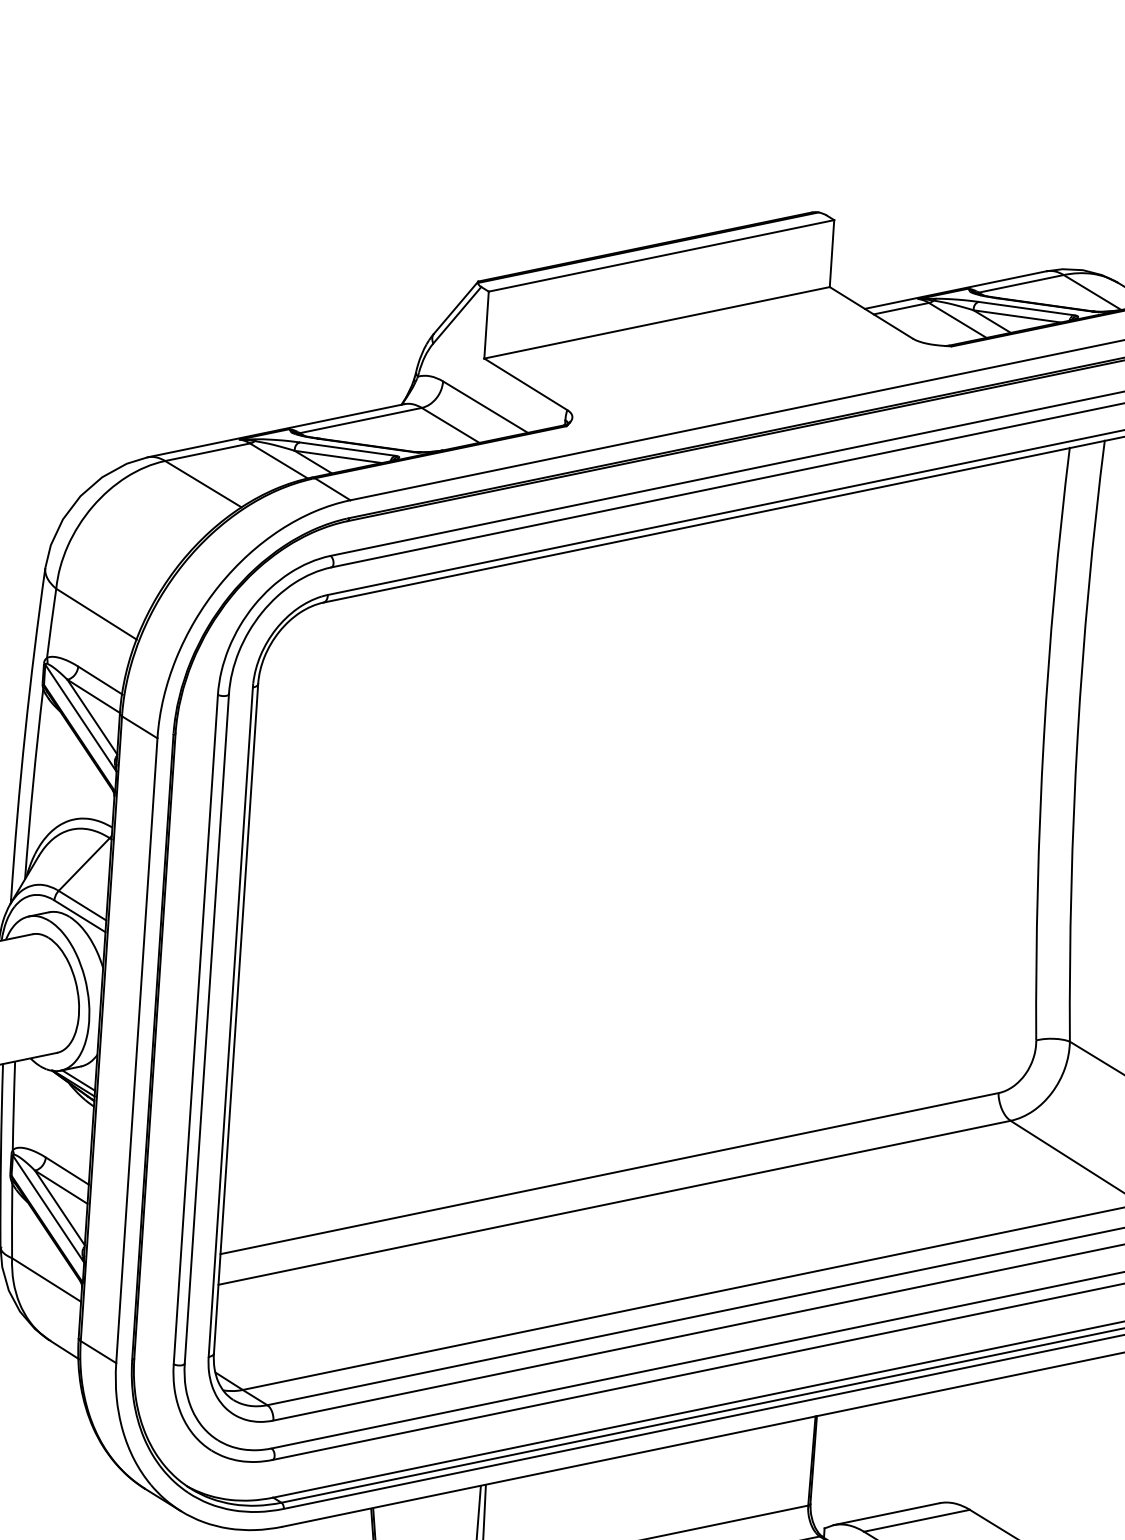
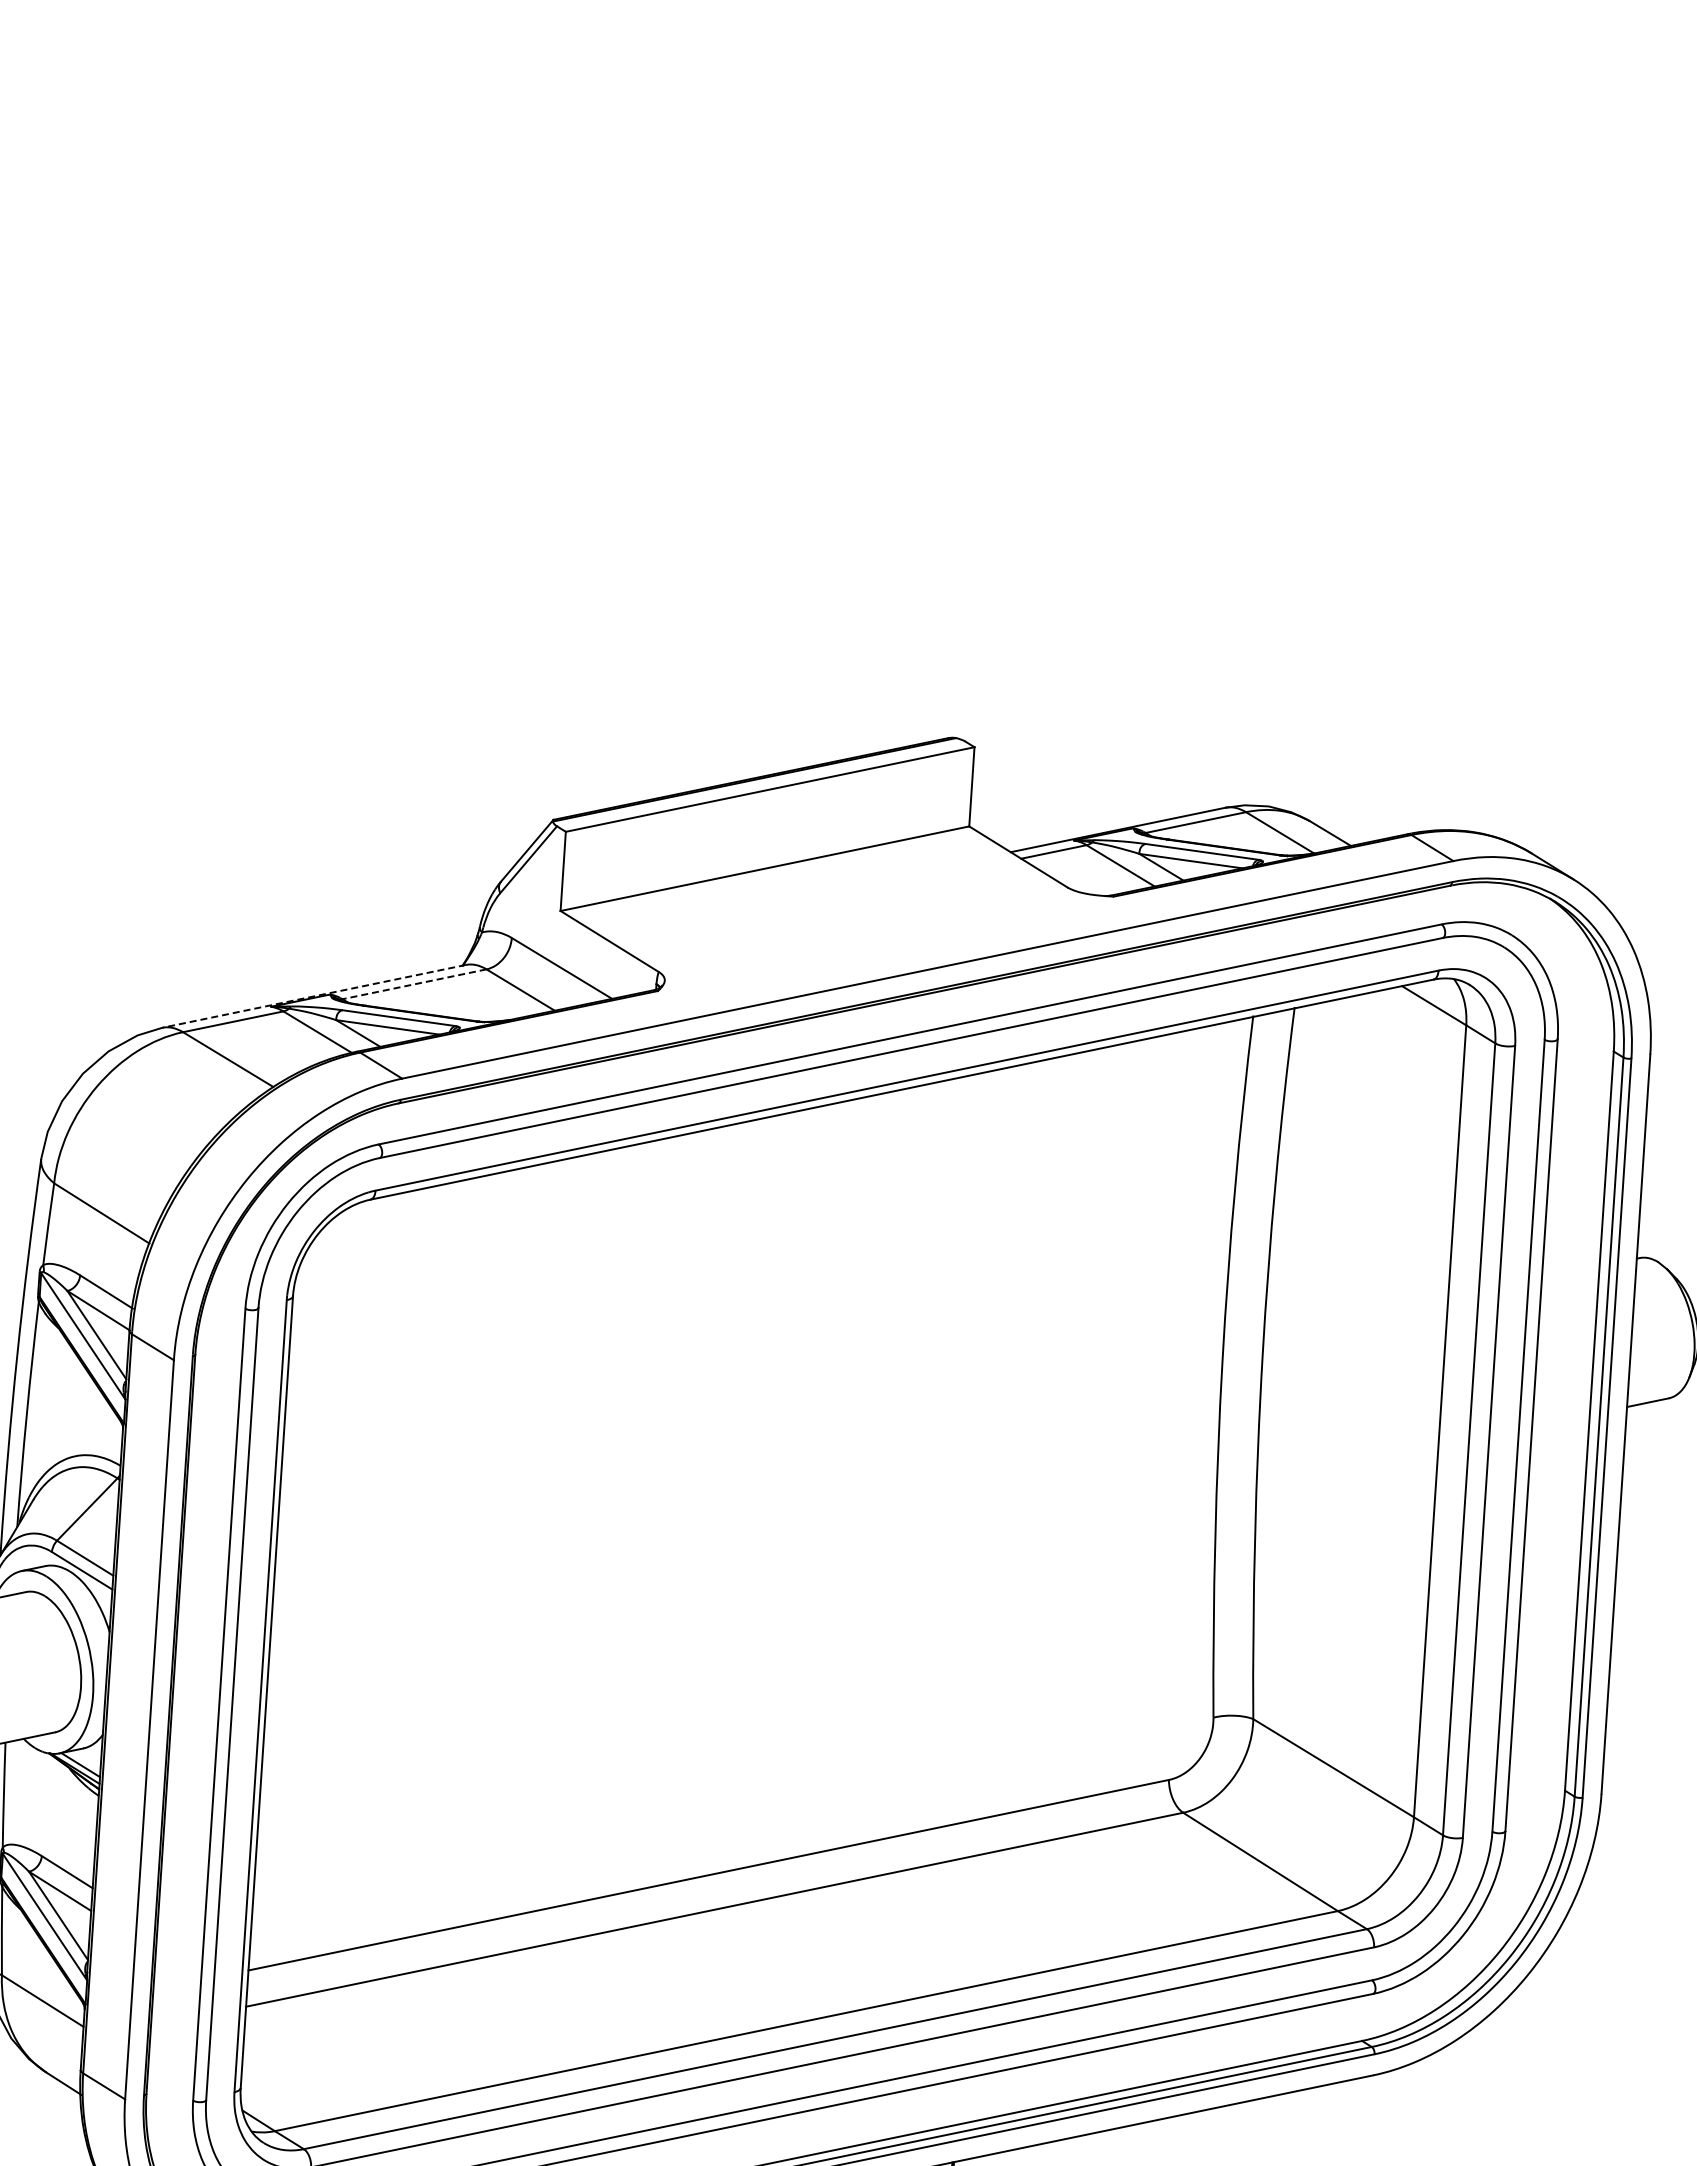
line: (360, 420) -> (414, 984), solid -> dashed
line: (276, 430) -> (314, 996), solid -> dashed

